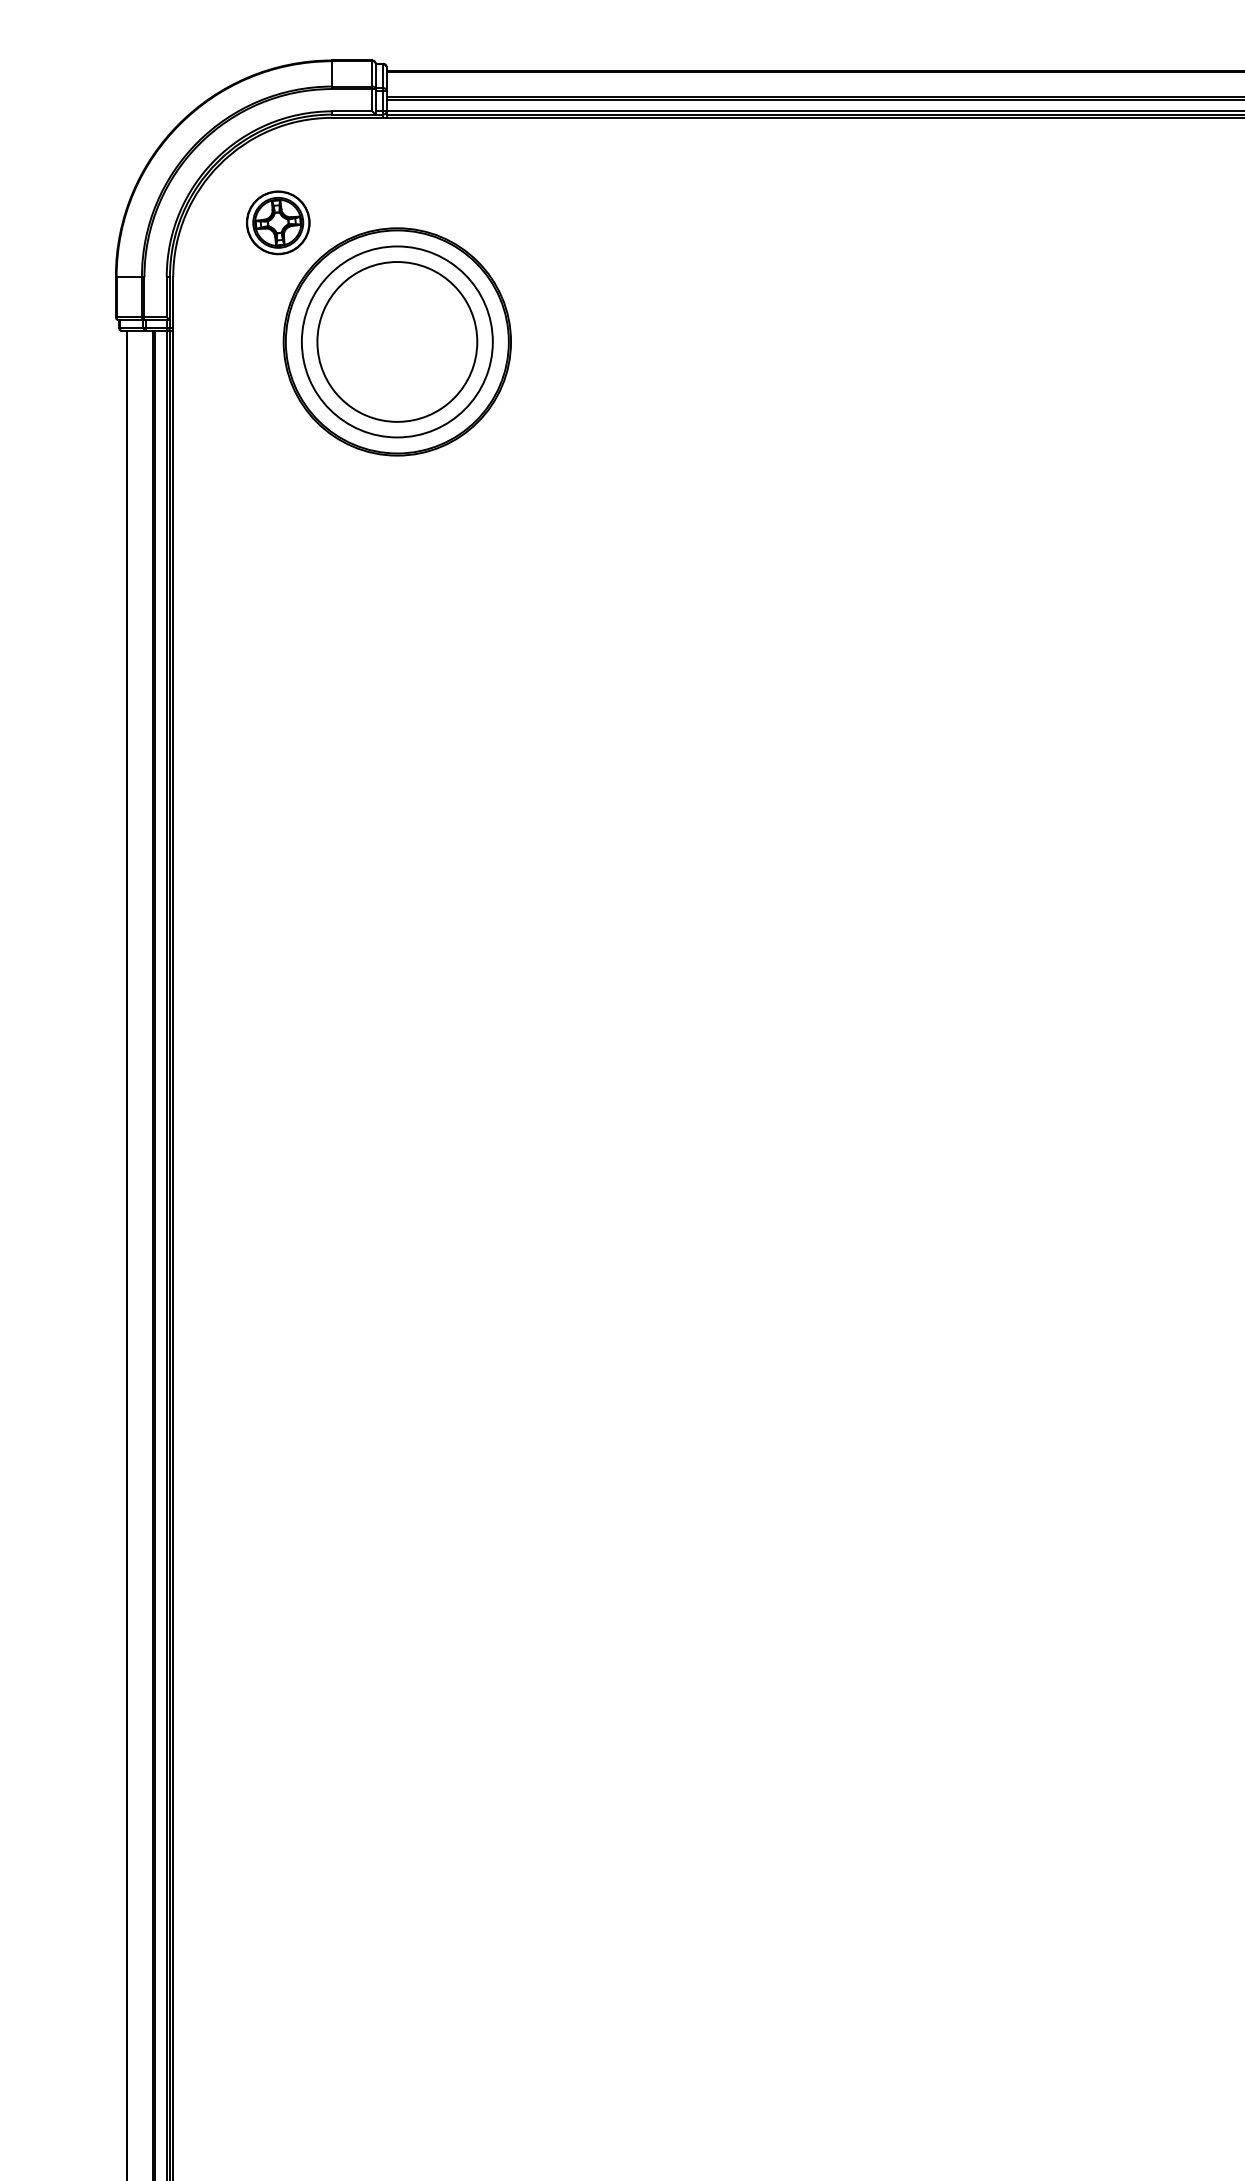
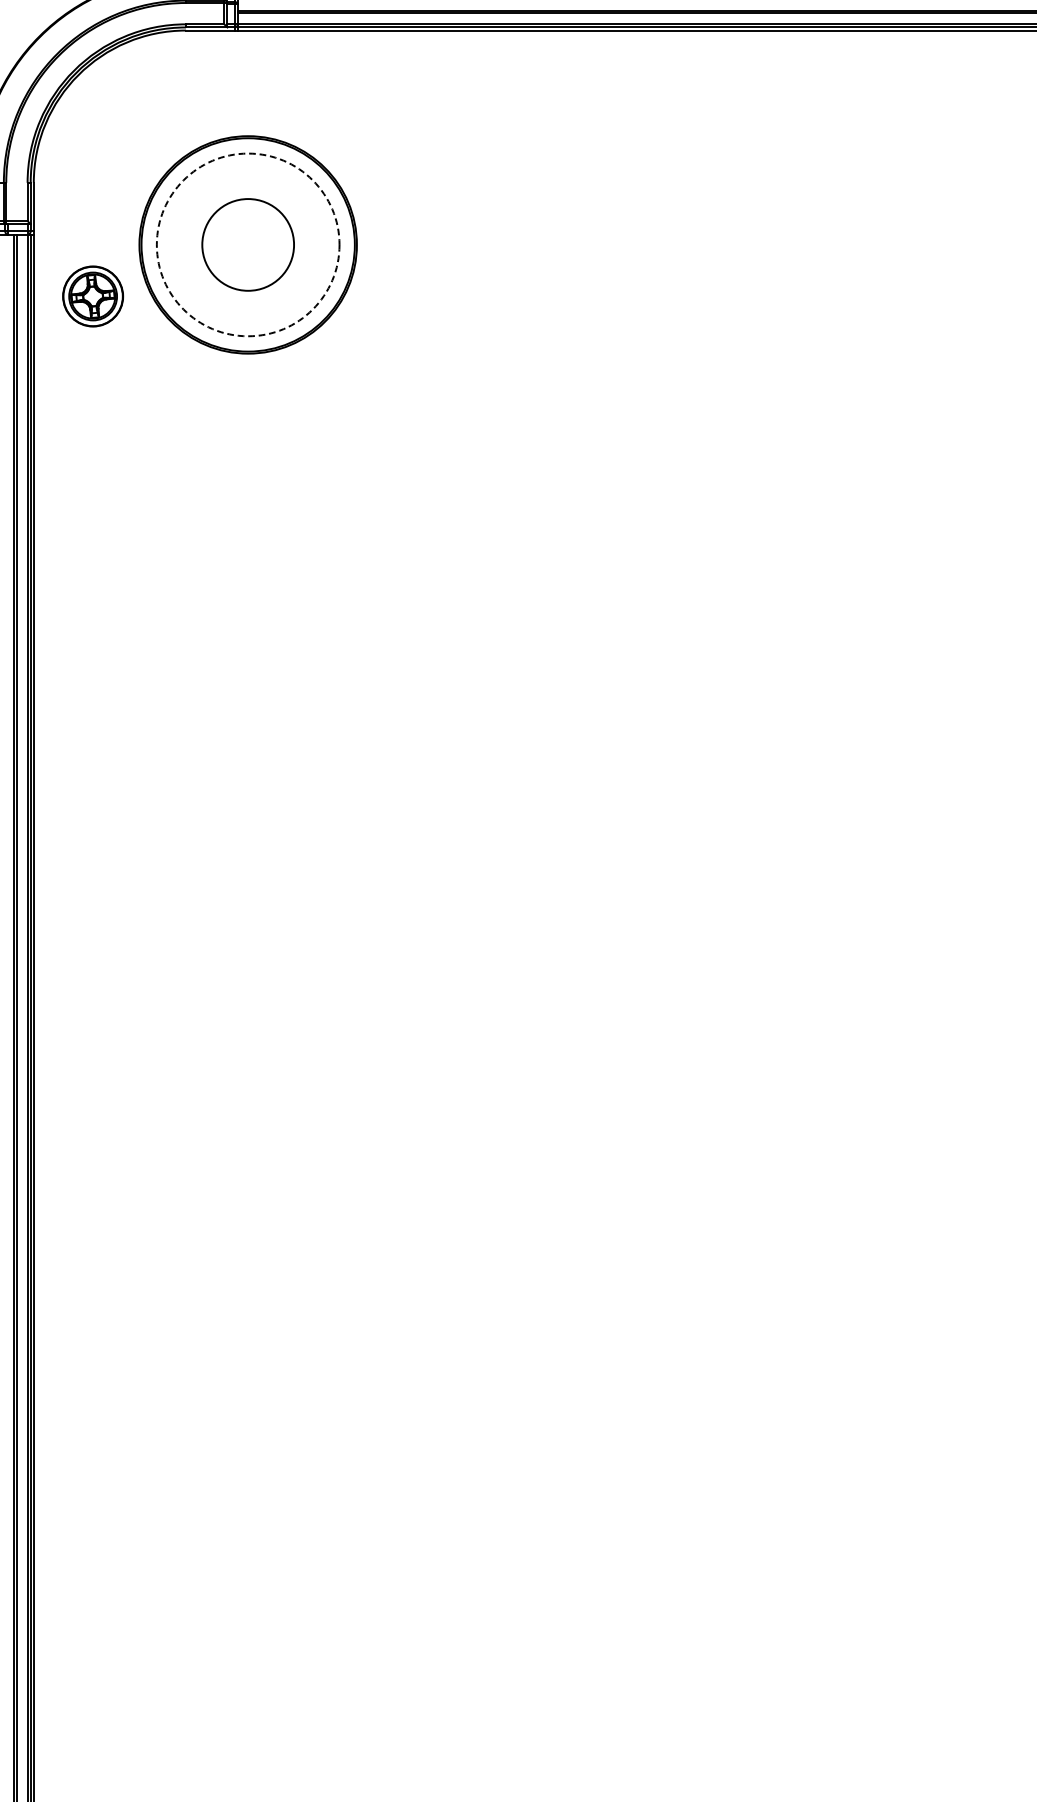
part: (278, 222) -> (93, 296), moved
circle: (396, 341) -> (247, 244), solid -> dashed
circle: (397, 341) -> (248, 244), size x0.6

